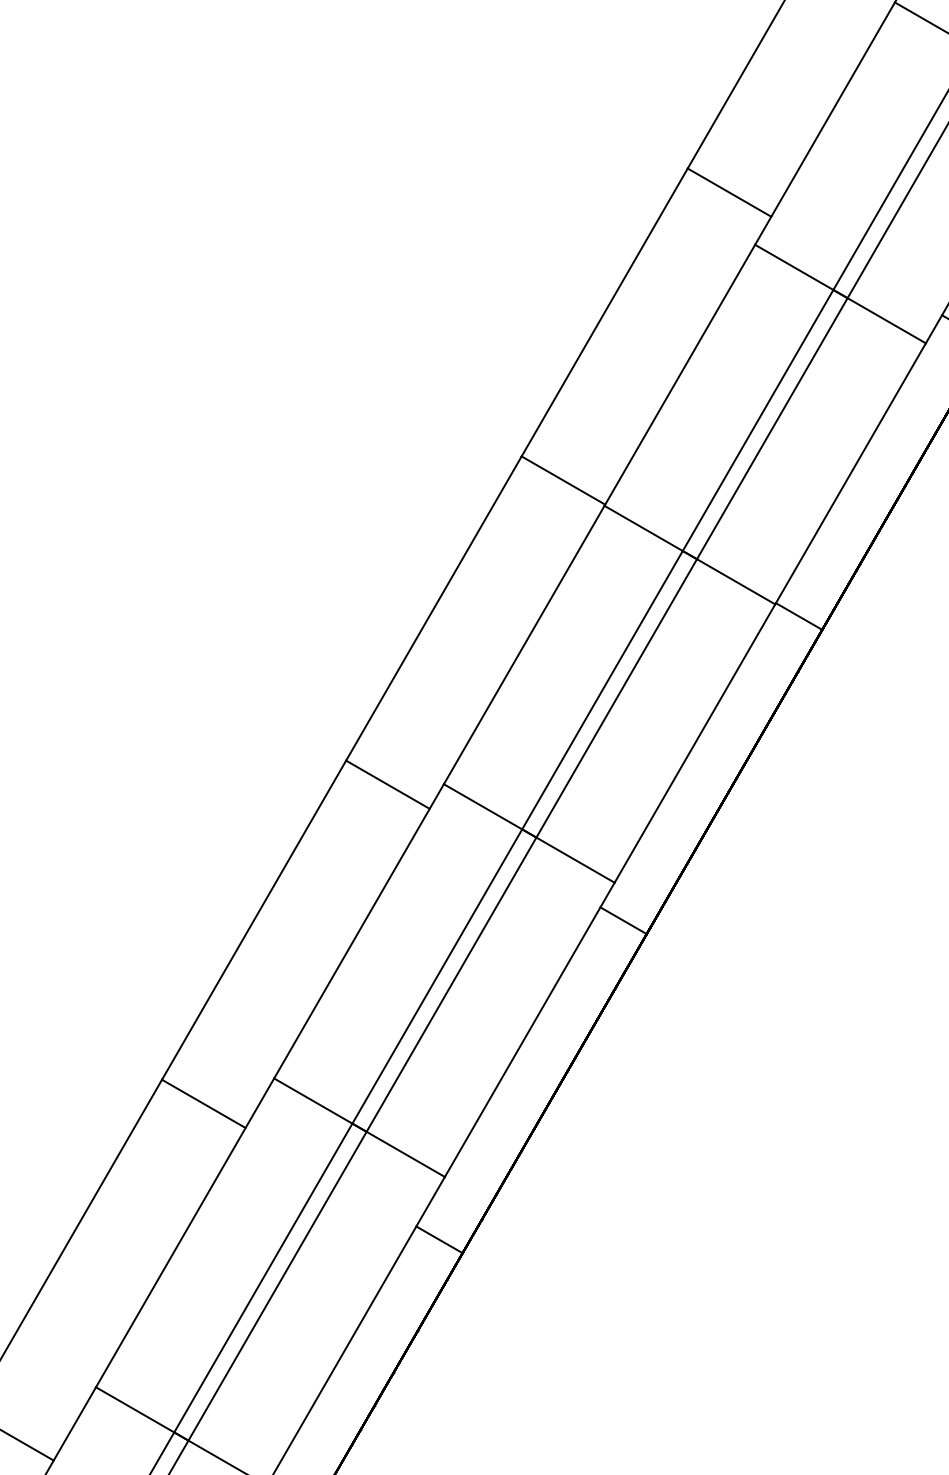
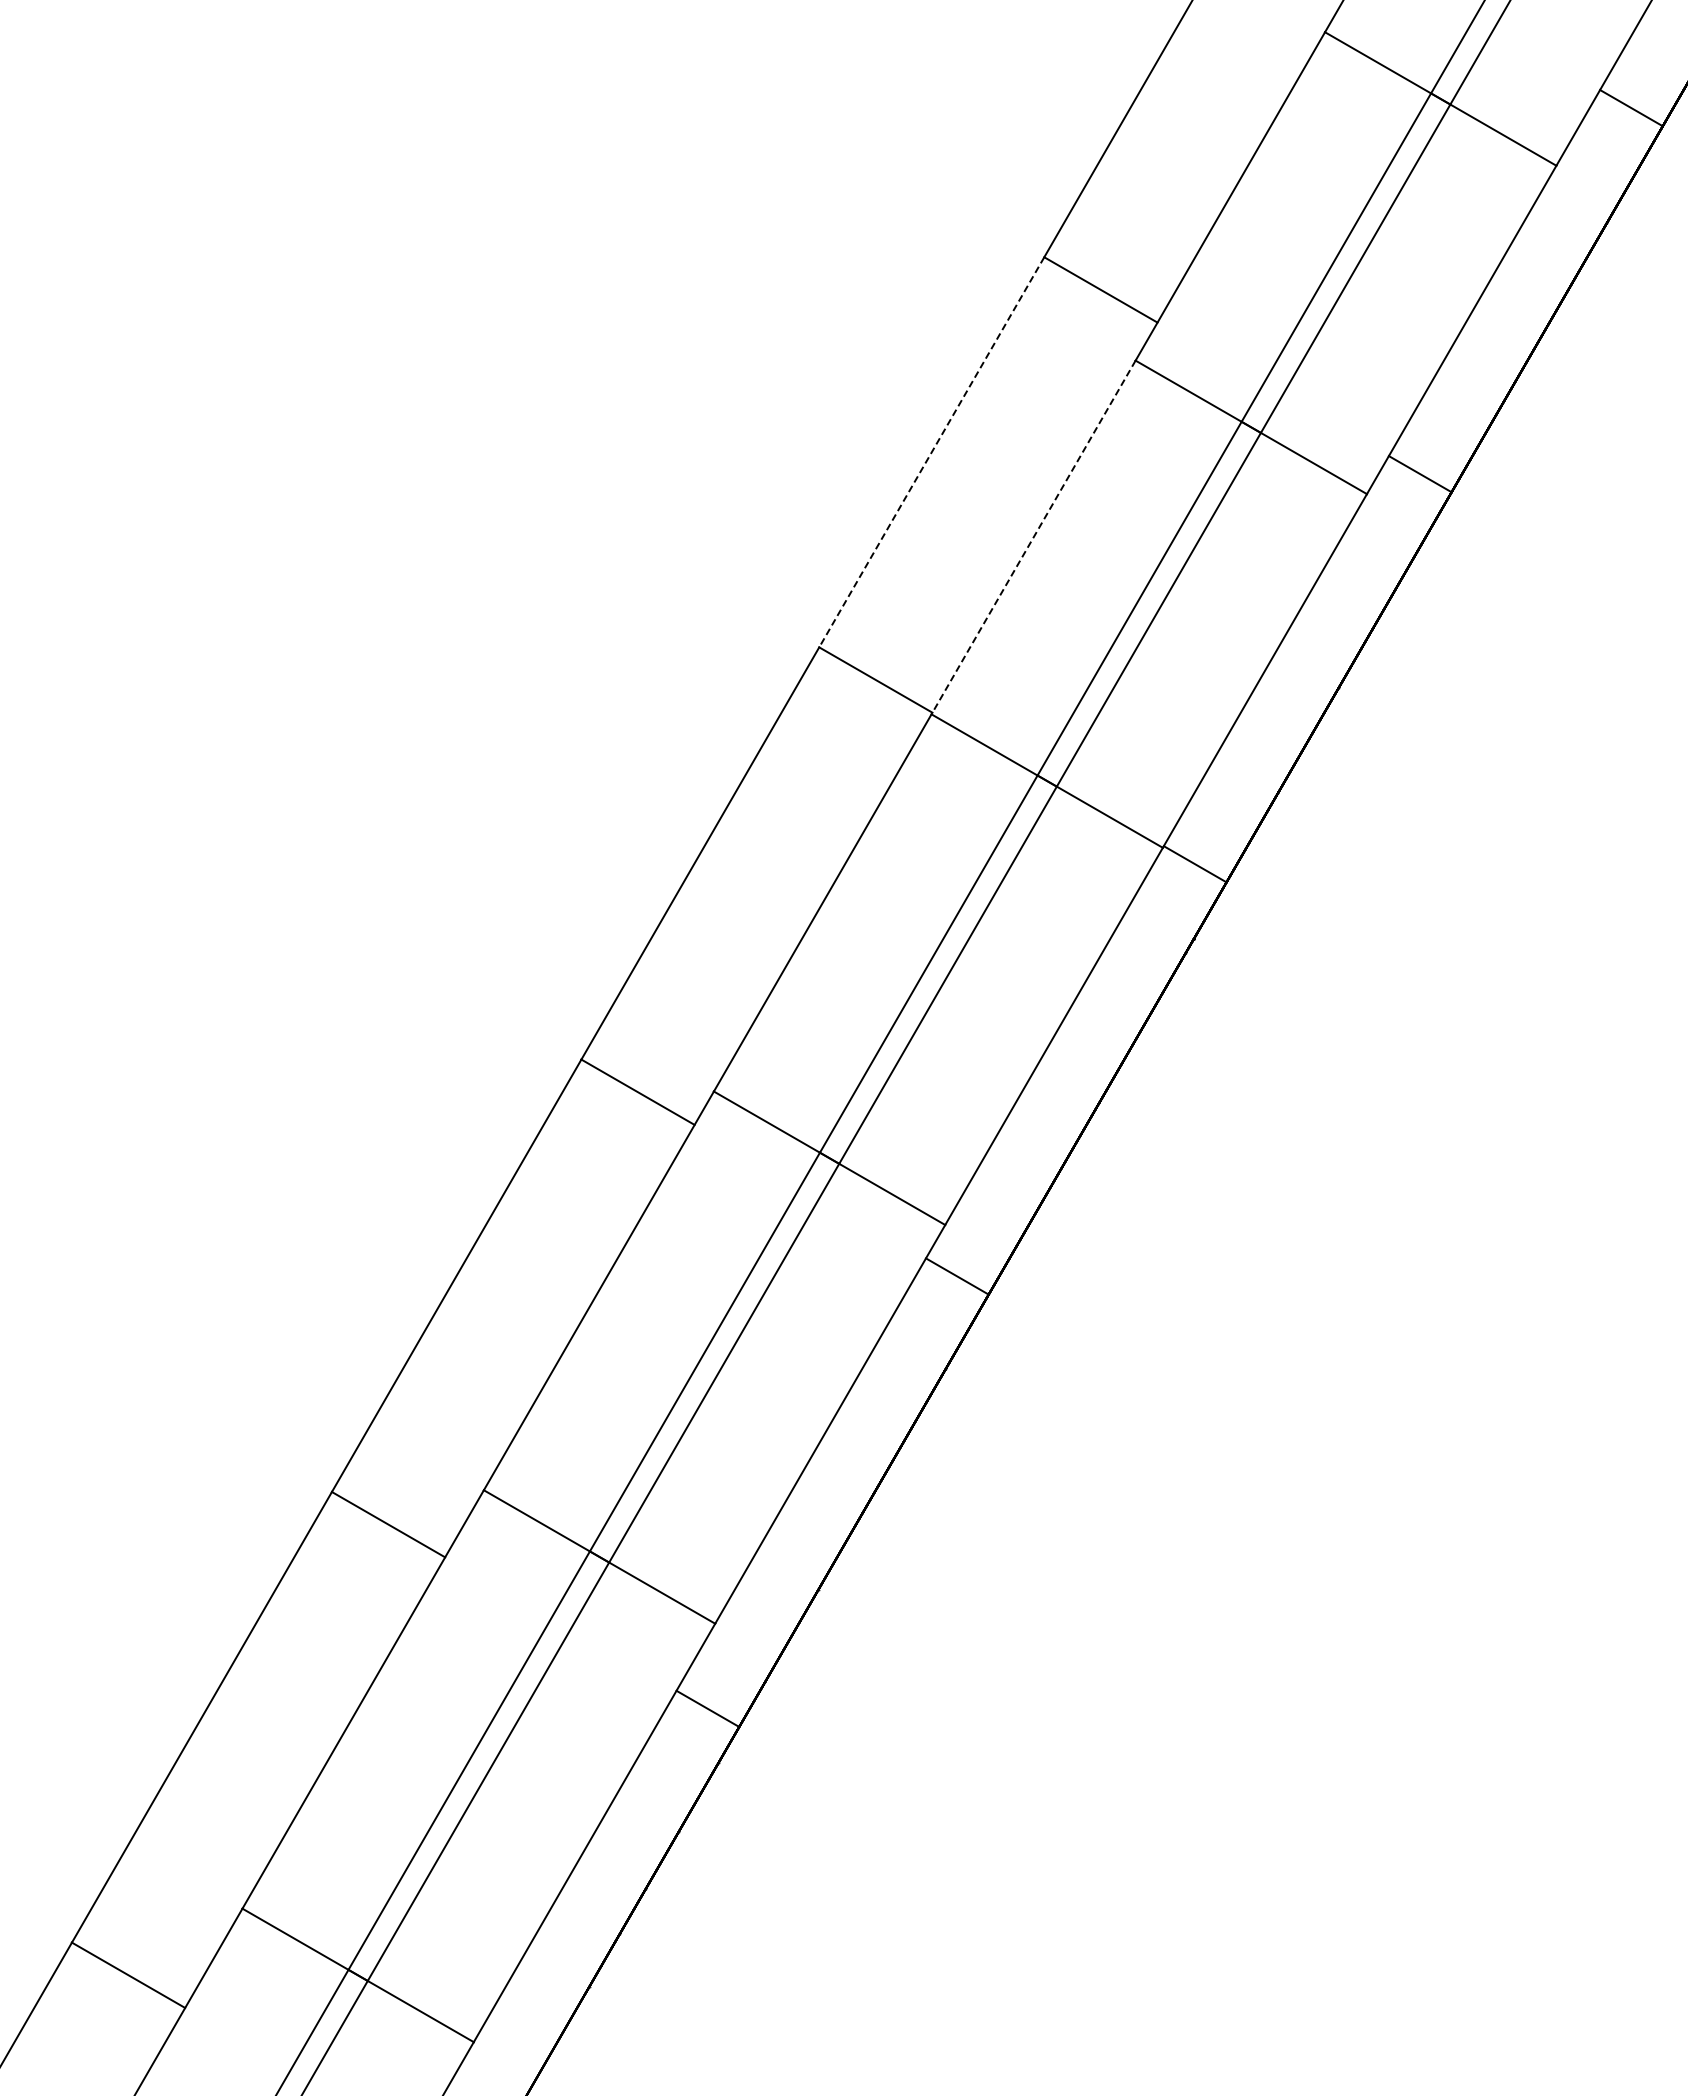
line: (604, 312) -> (931, 452), solid -> dashed
line: (679, 375) -> (1033, 537), solid -> dashed

